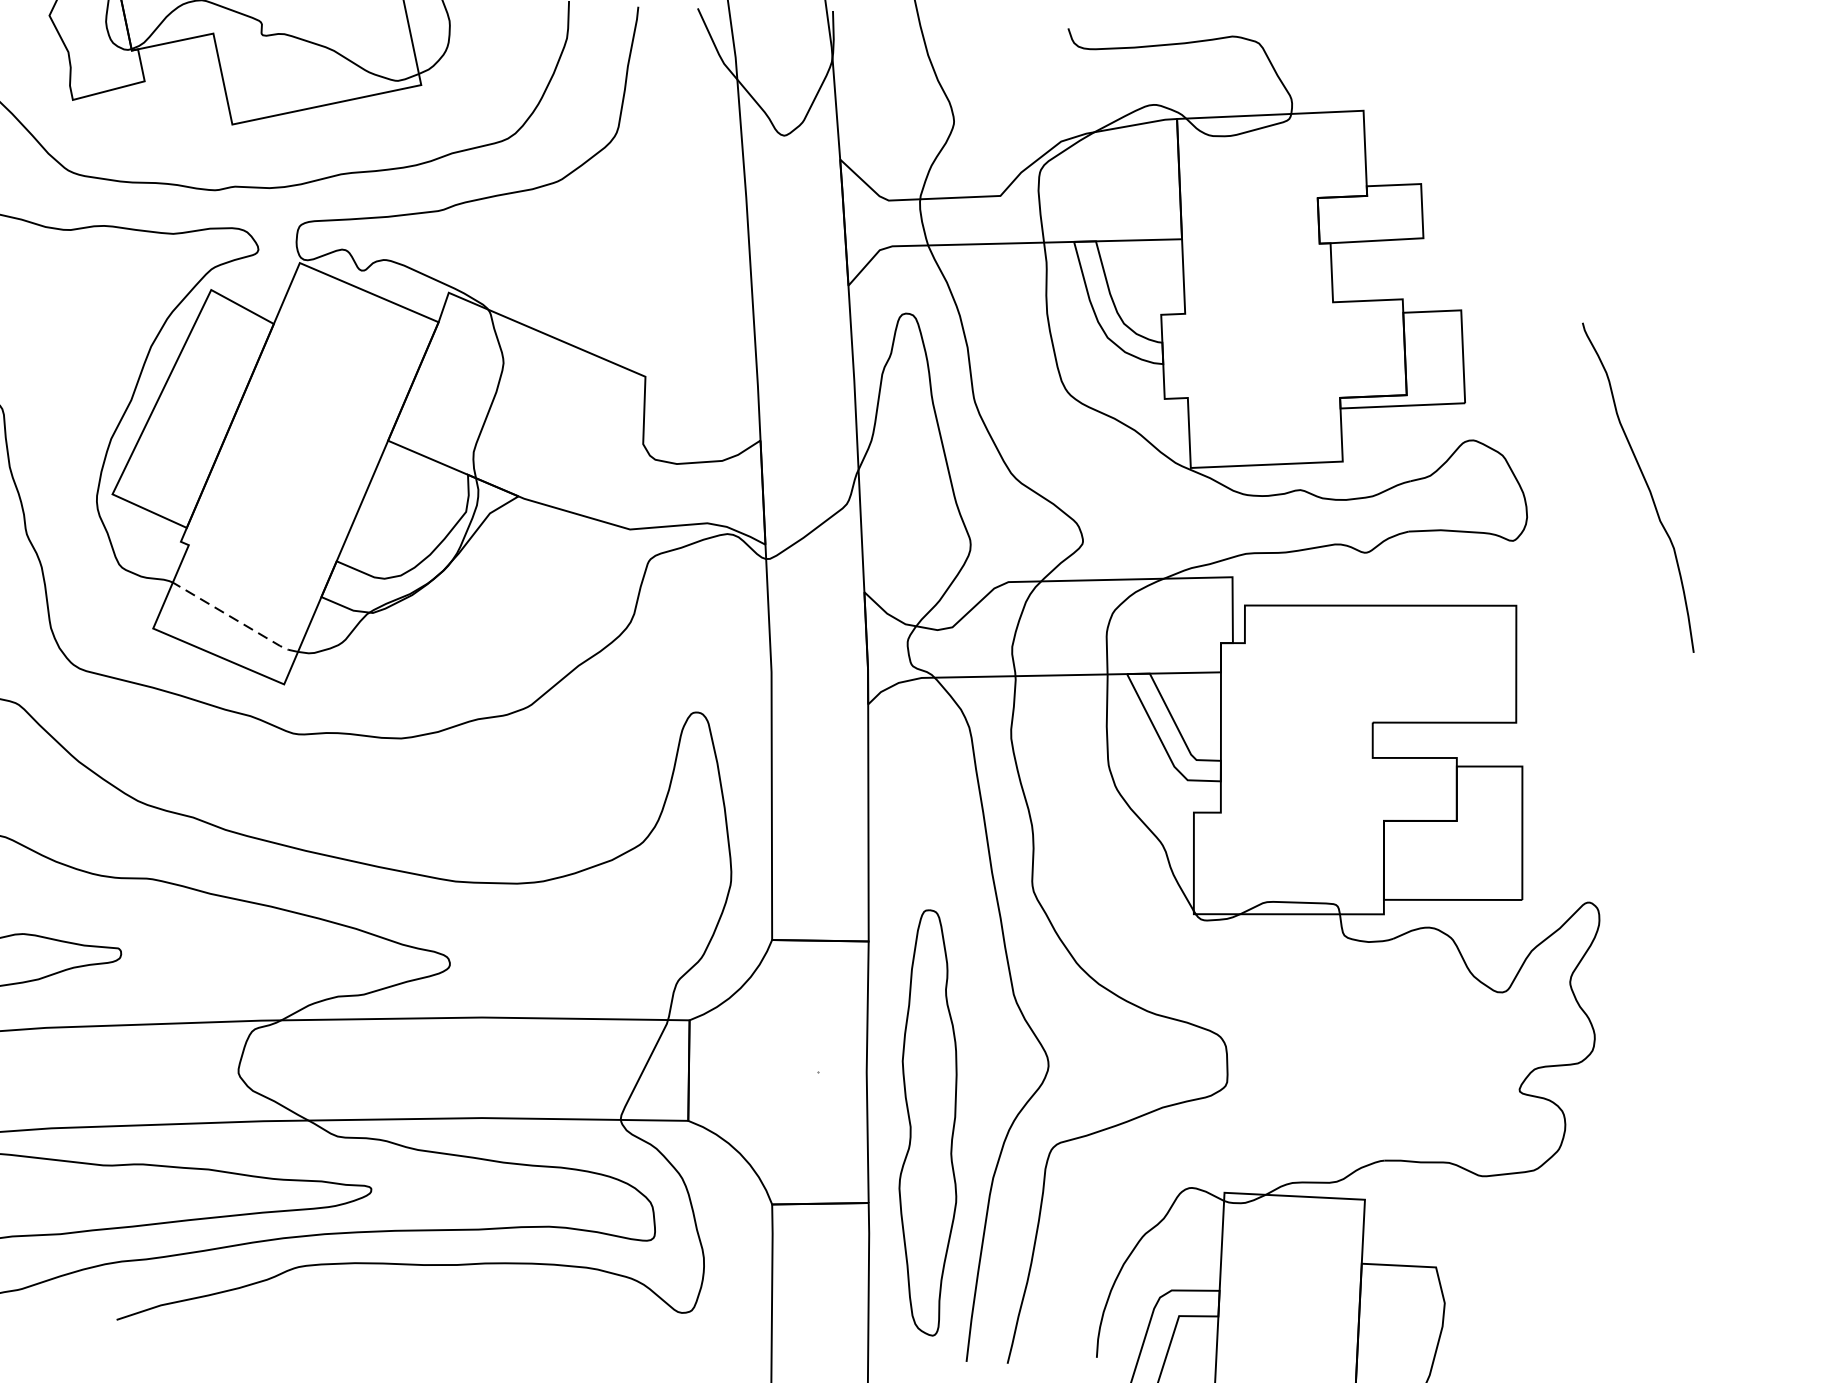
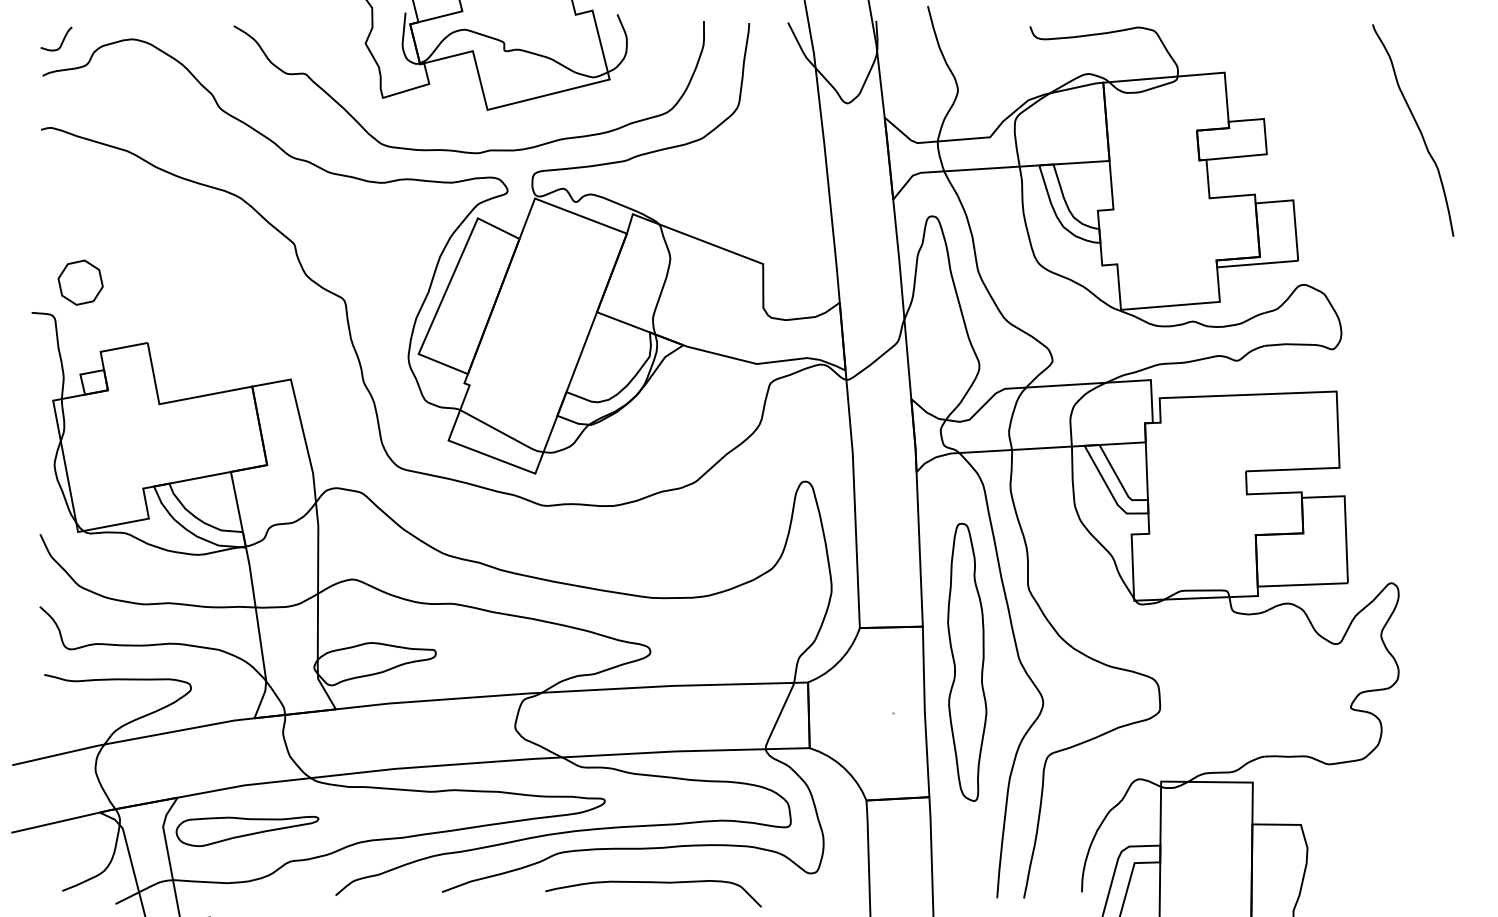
curve: (1644, 483) -> (1417, 127), moved
line: (236, 619) -> (502, 432), dashed -> solid
part: (930, 1121) -> (967, 661), moved
curve: (441, 1319) -> (653, 883), added

